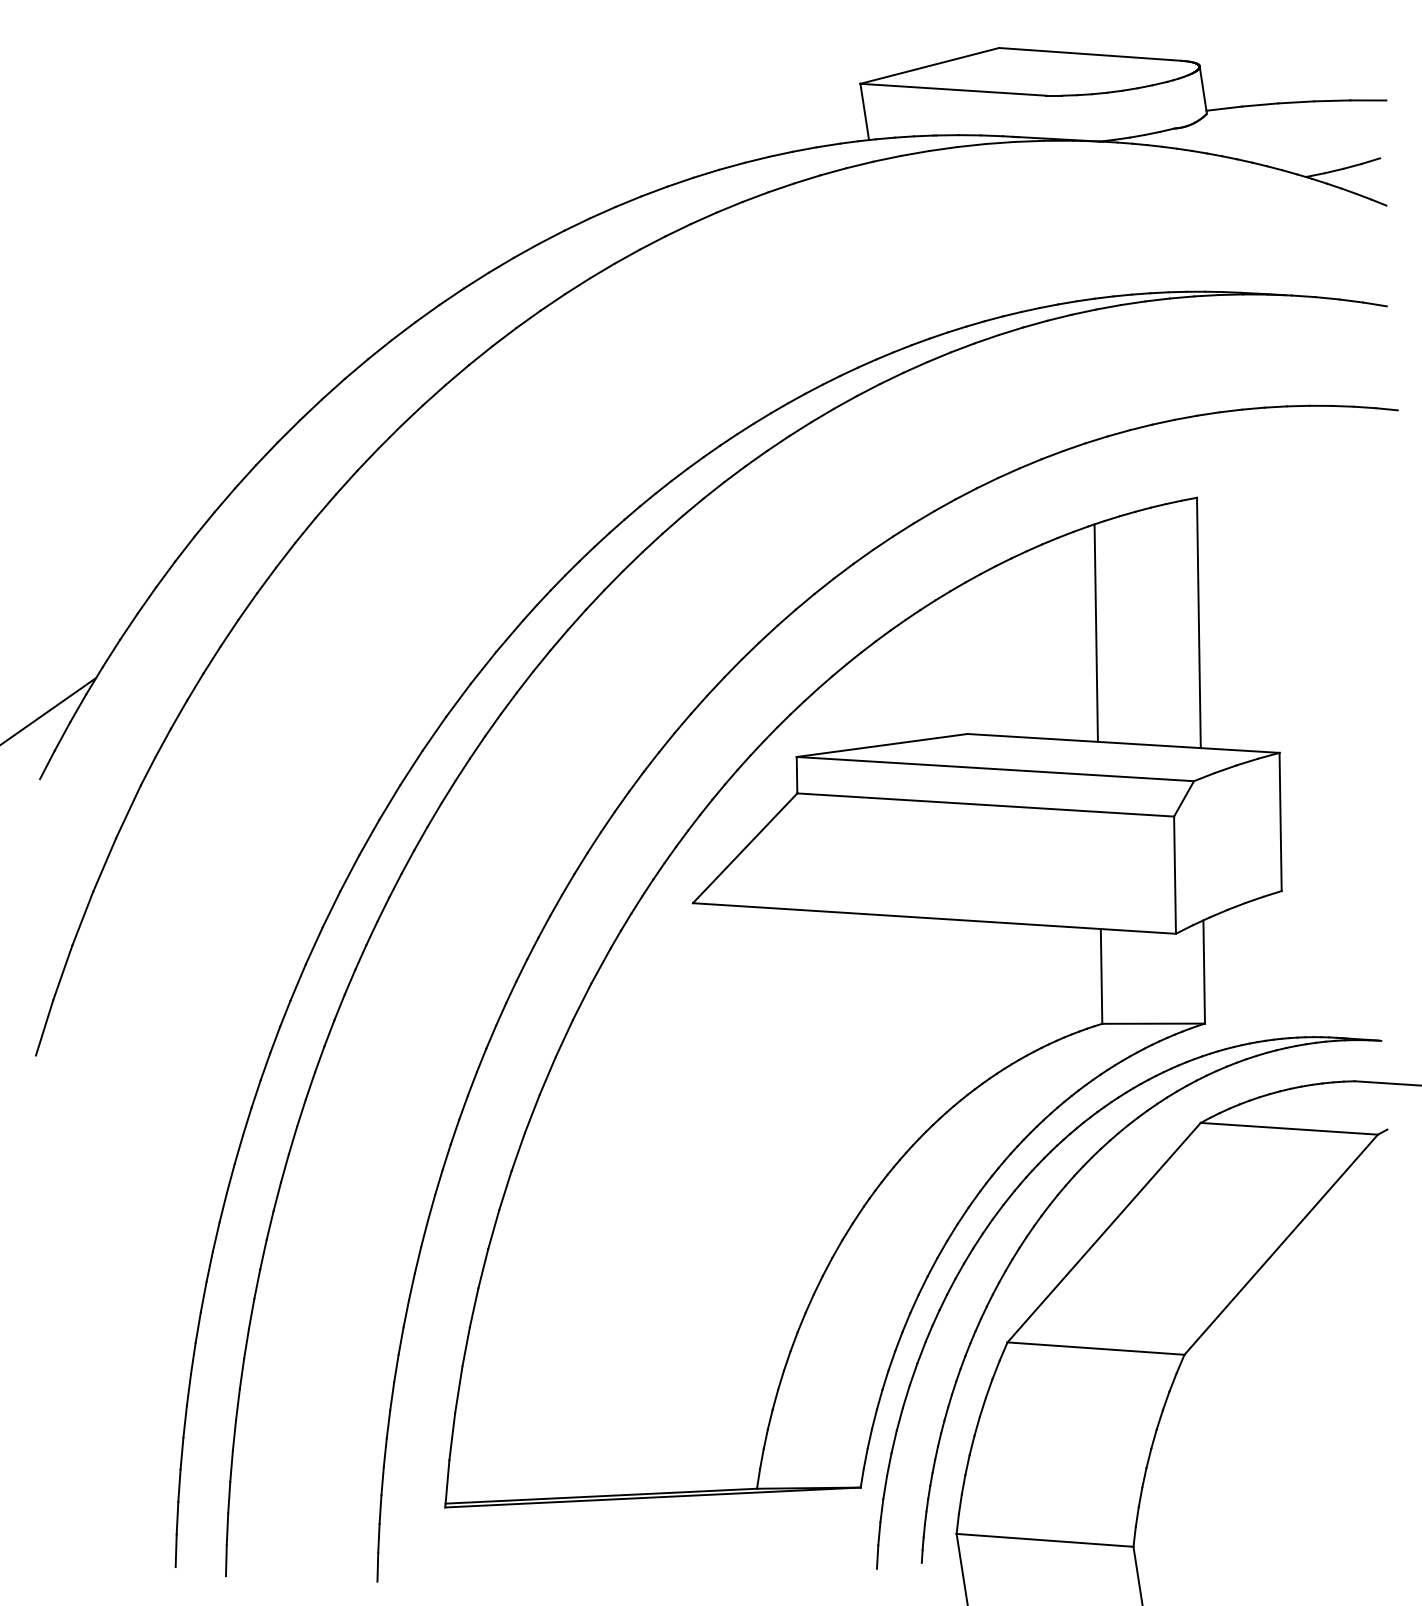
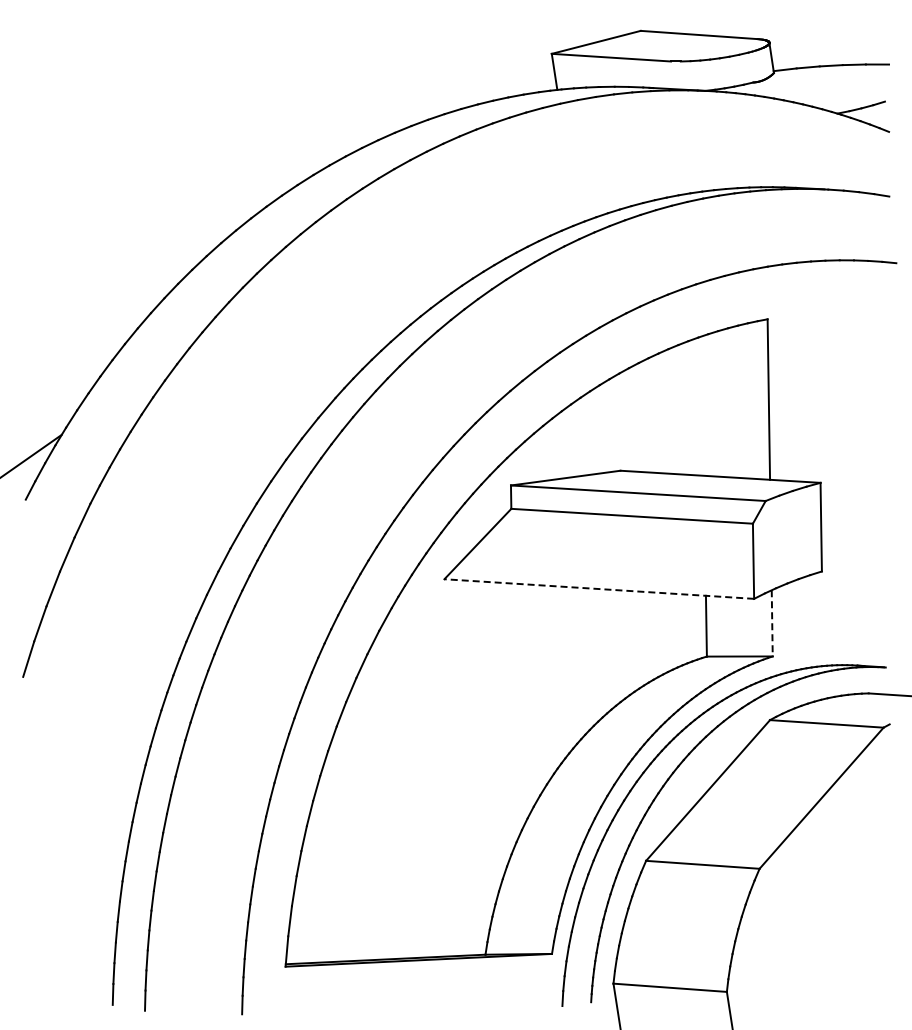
line: (1095, 632) -> (702, 405), removed
line: (933, 919) -> (598, 589), solid -> dashed
line: (1204, 972) -> (772, 623), solid -> dashed

